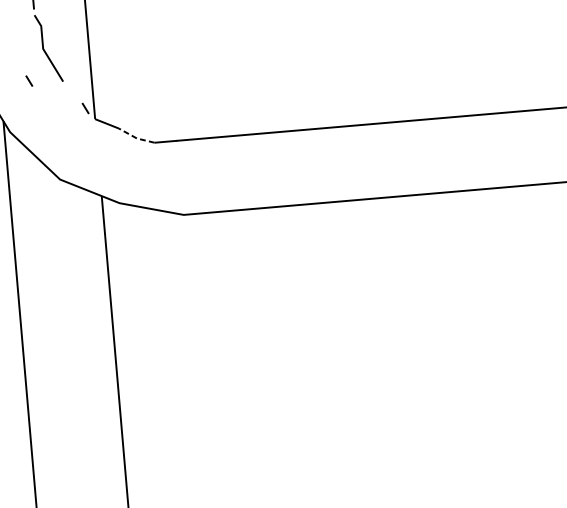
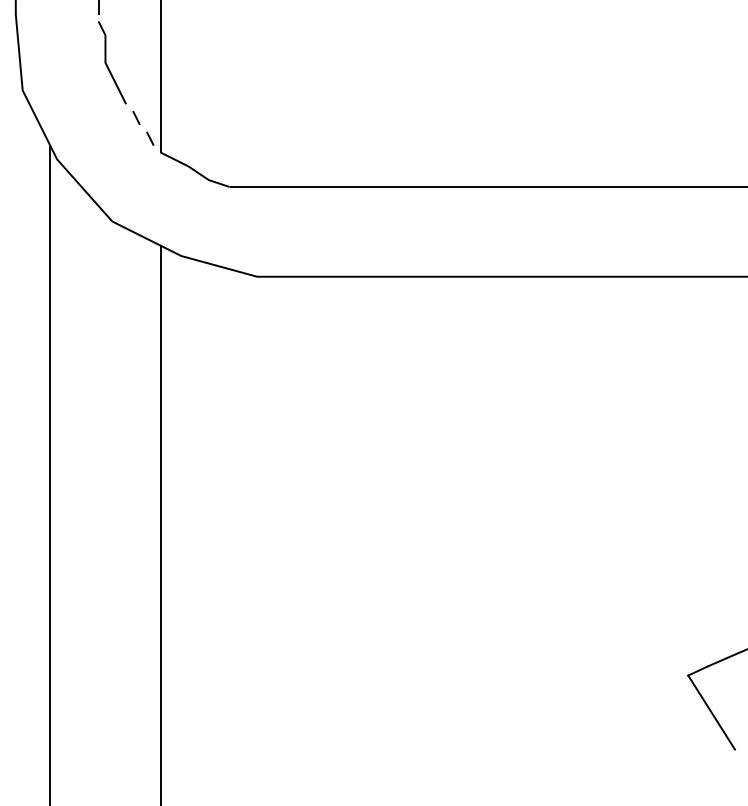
line: (29, 81) -> (136, 118), moved
line: (136, 138) -> (208, 179), dashed -> solid

